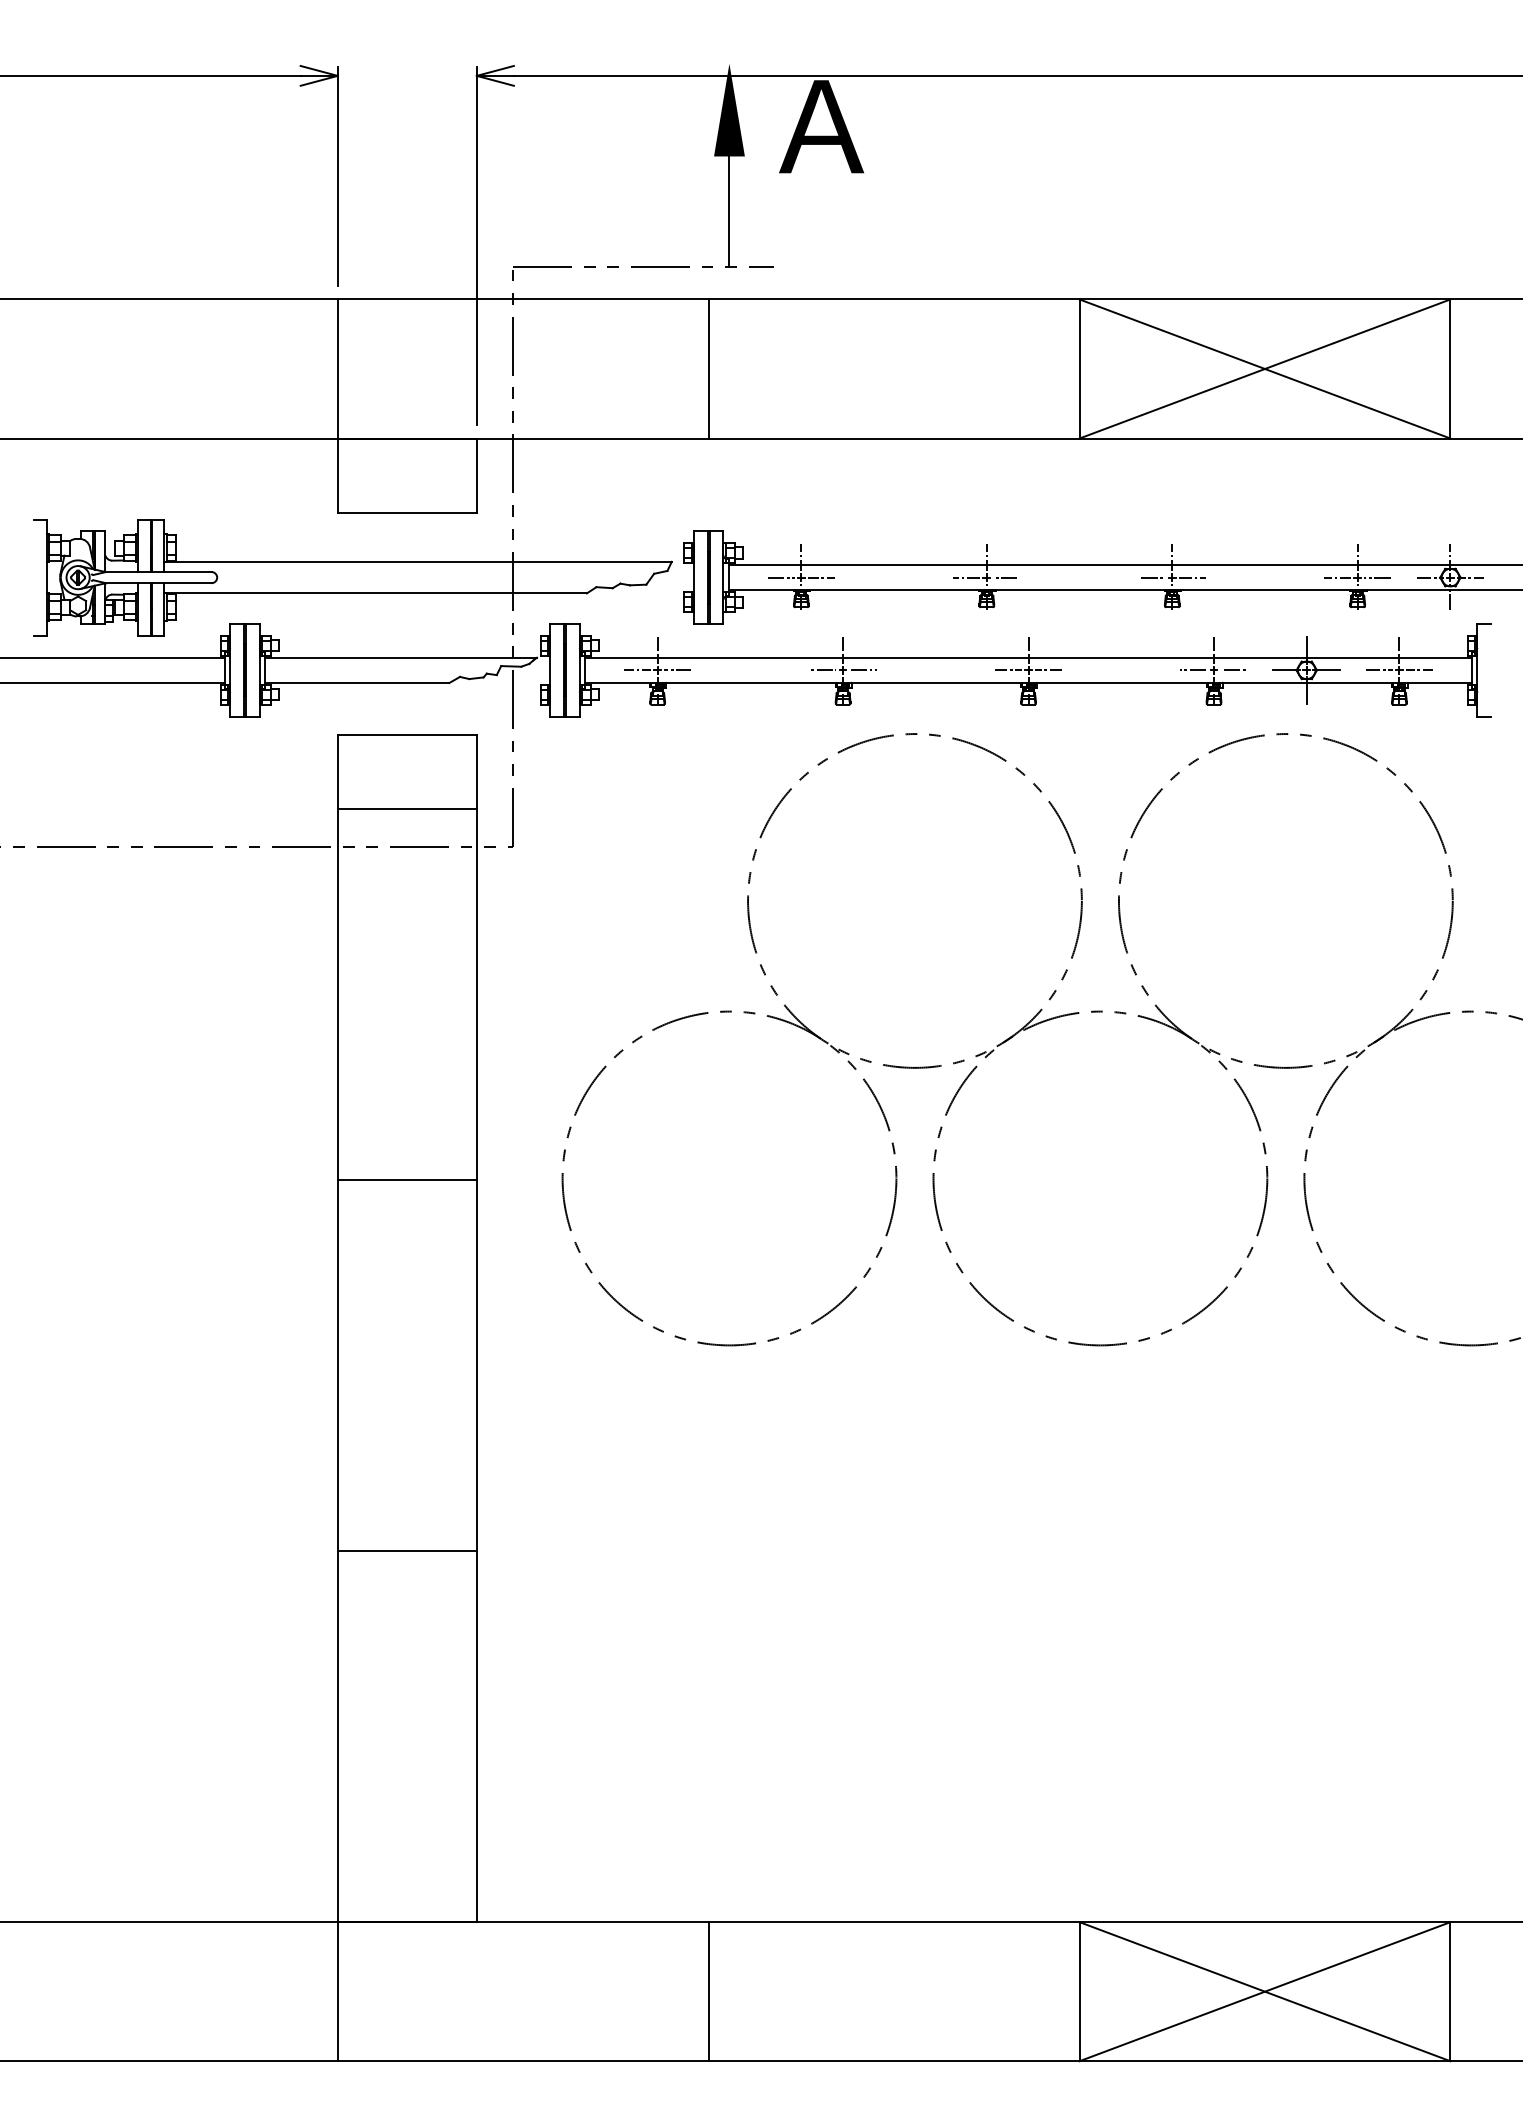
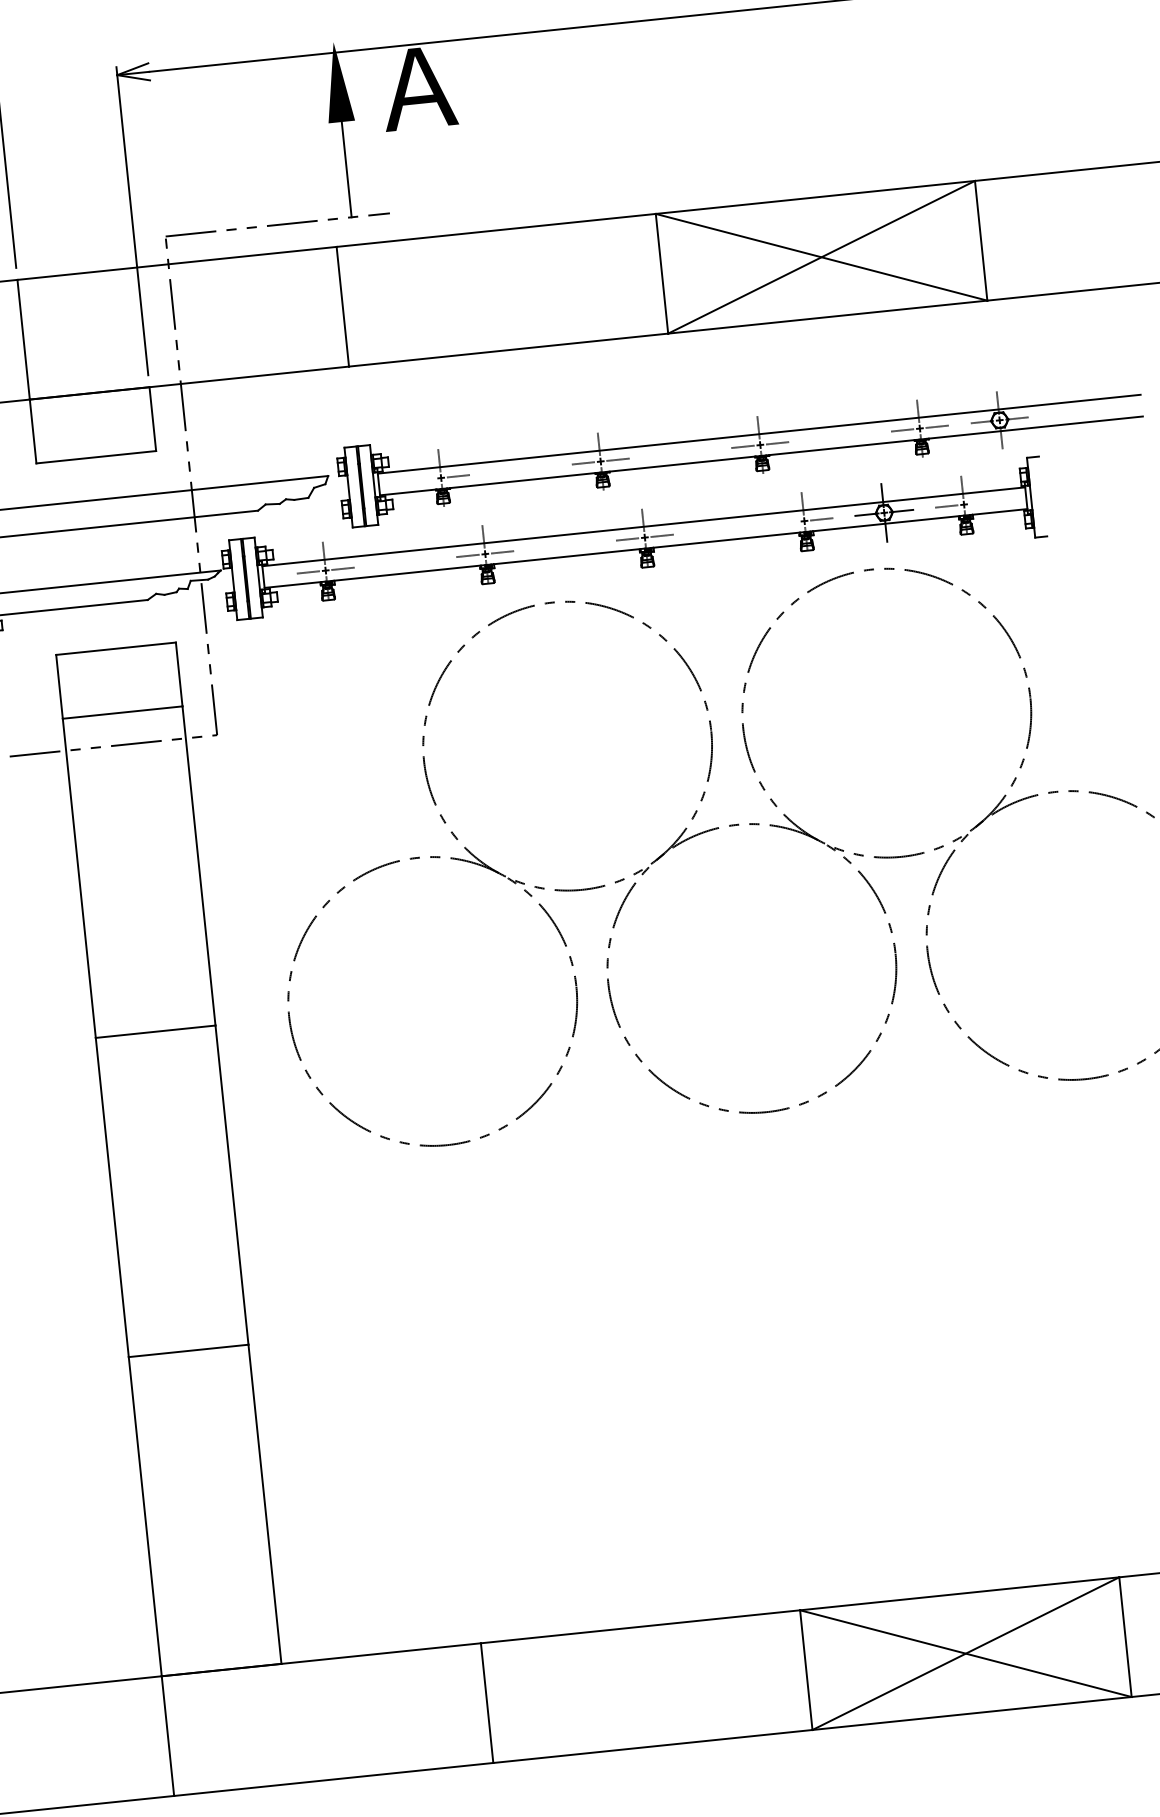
line: (780, 577) -> (423, 479), removed
line: (1193, 670) -> (786, 523), removed
line: (1419, 670) -> (981, 503), removed

